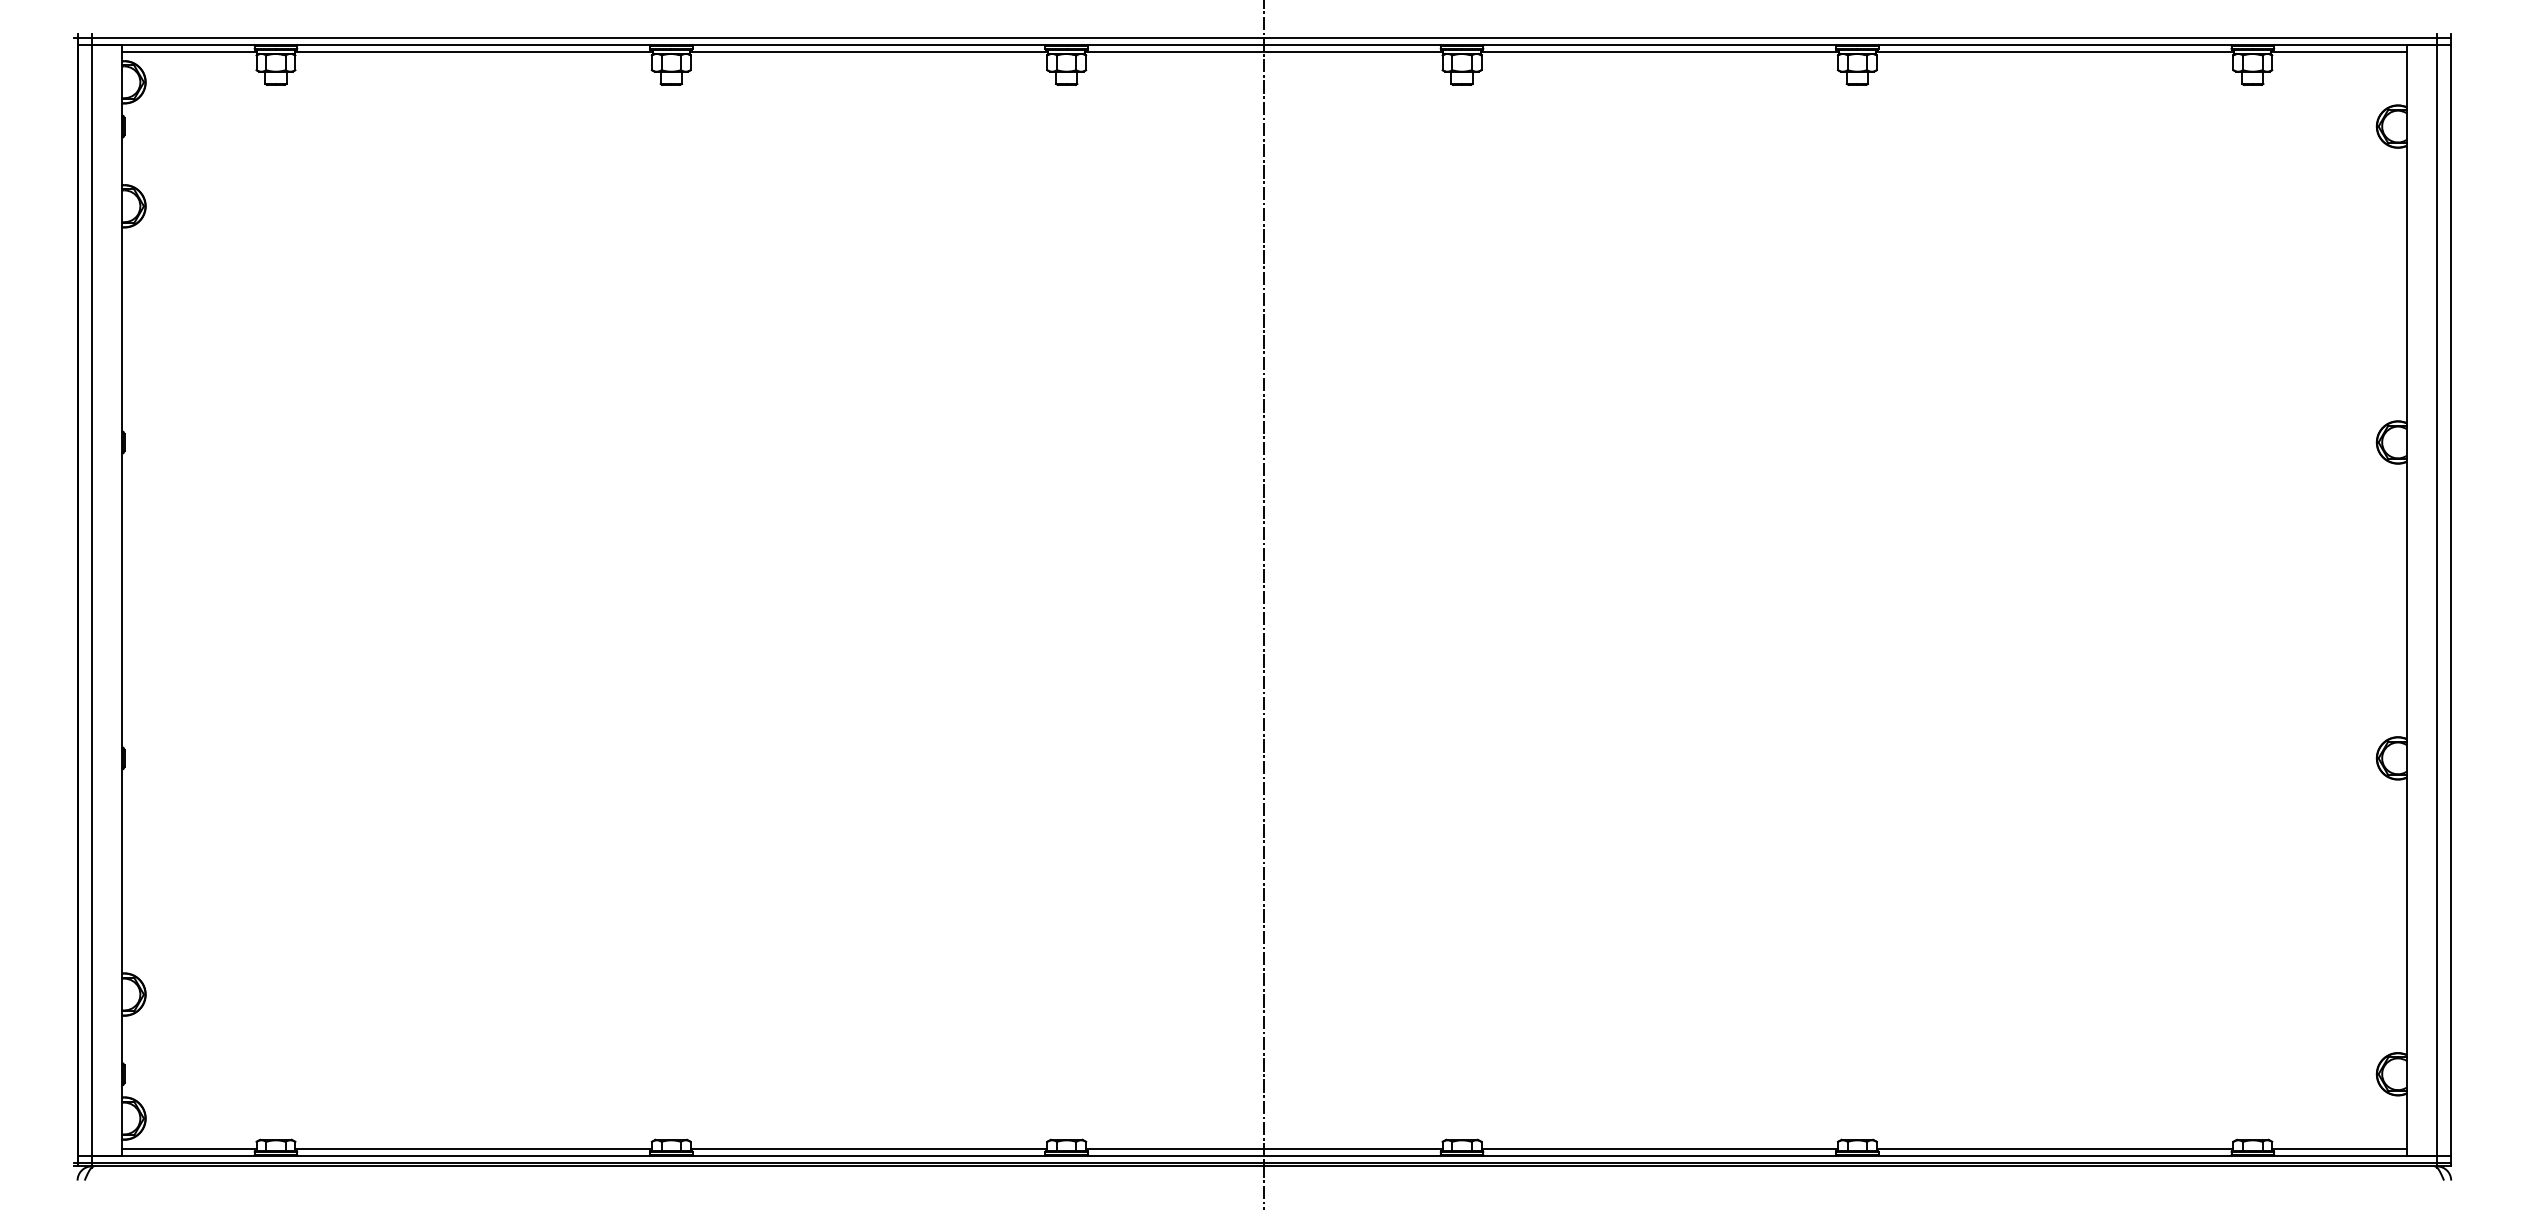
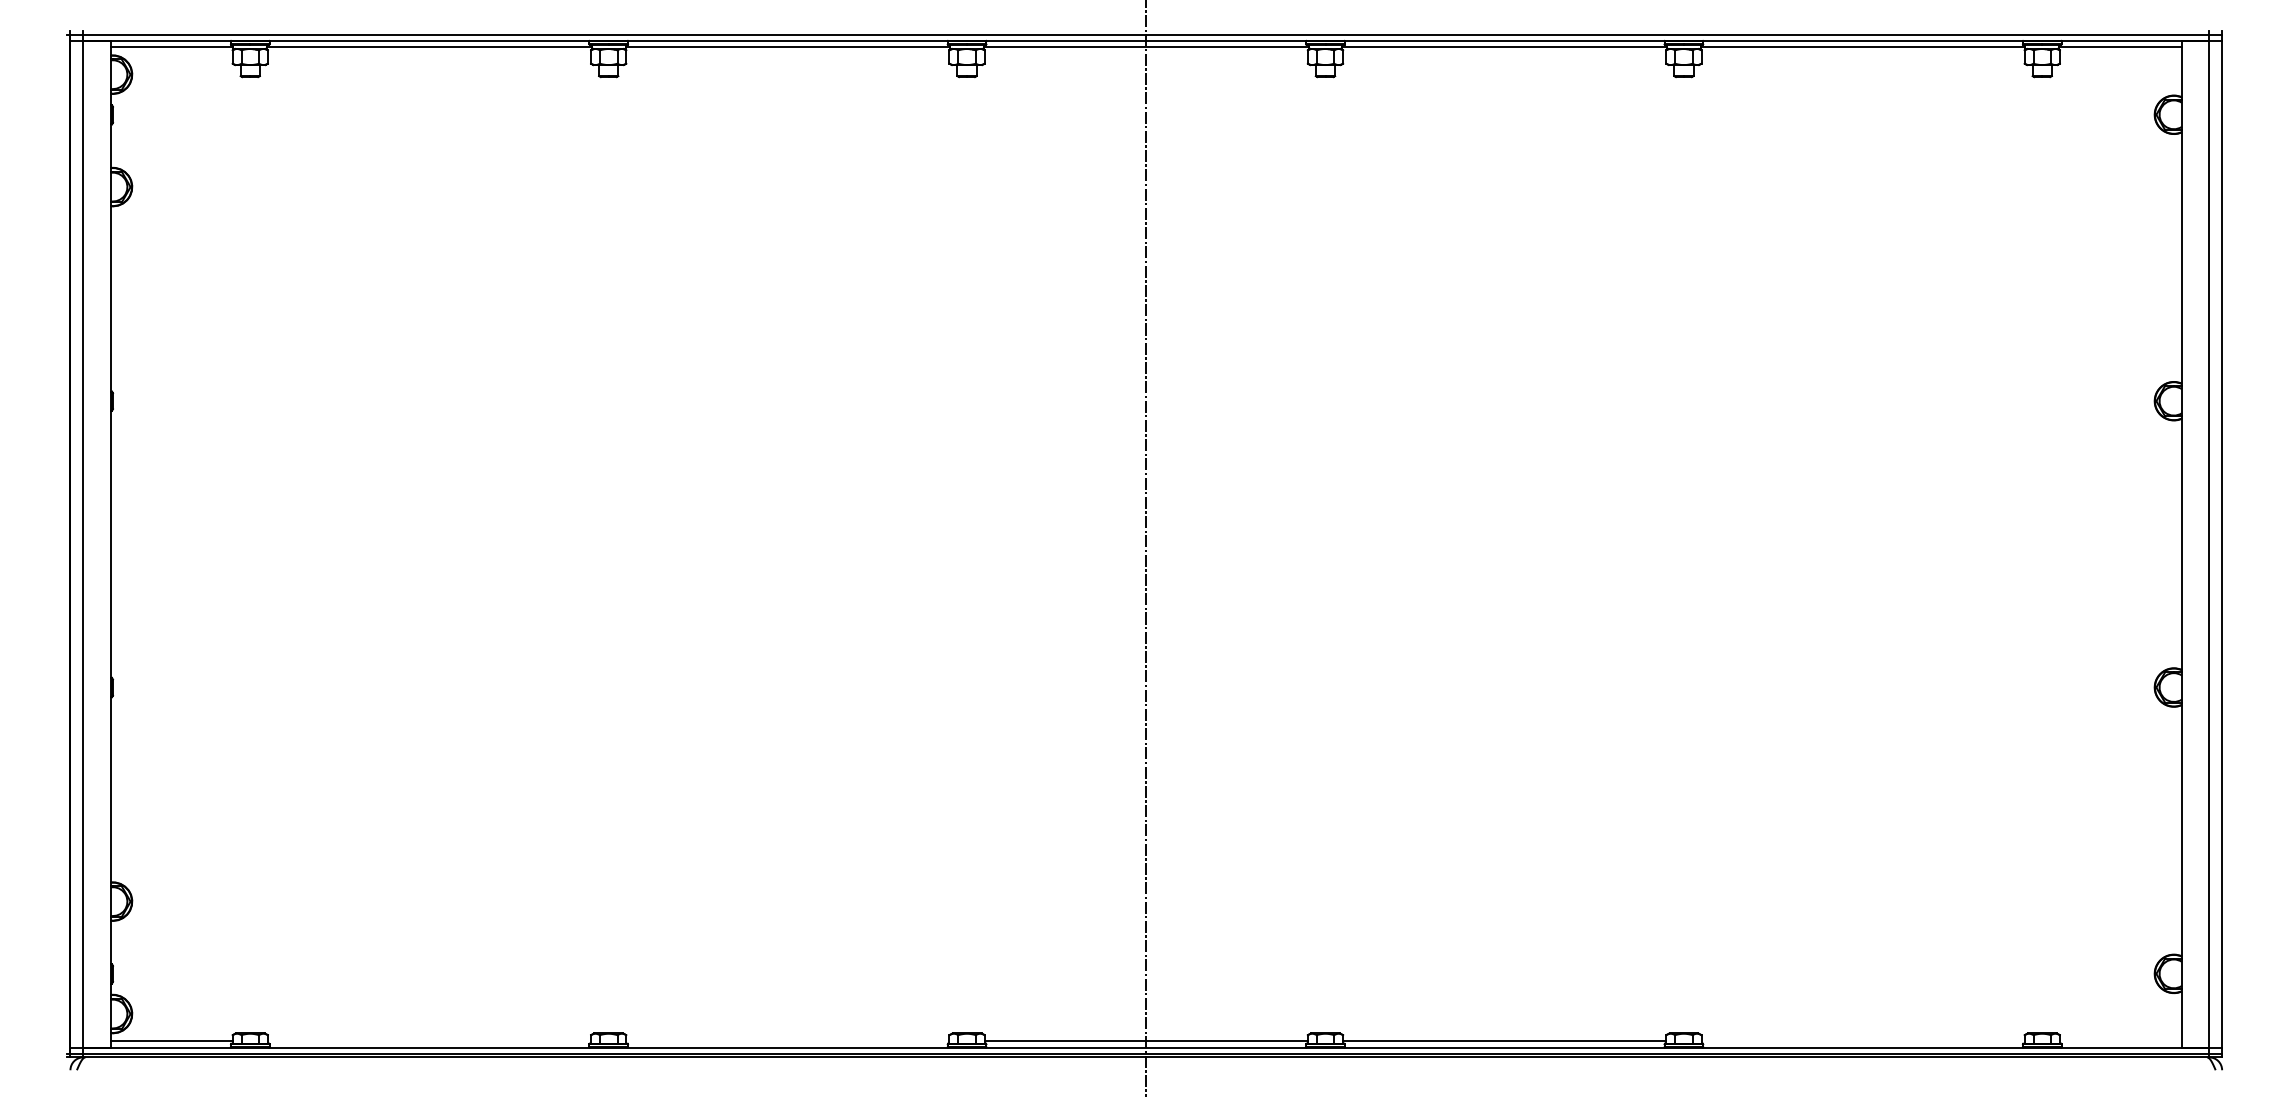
line: (473, 1148) -> (429, 1041), removed
line: (868, 1148) -> (787, 1041), removed
line: (2054, 1148) -> (1862, 1041), removed
line: (2339, 1148) -> (2120, 1041), removed

